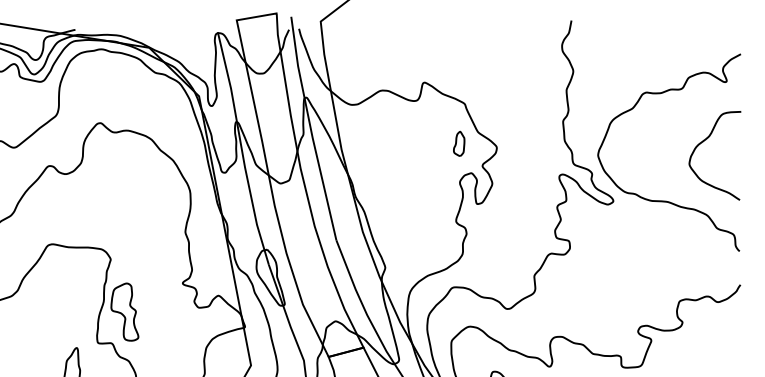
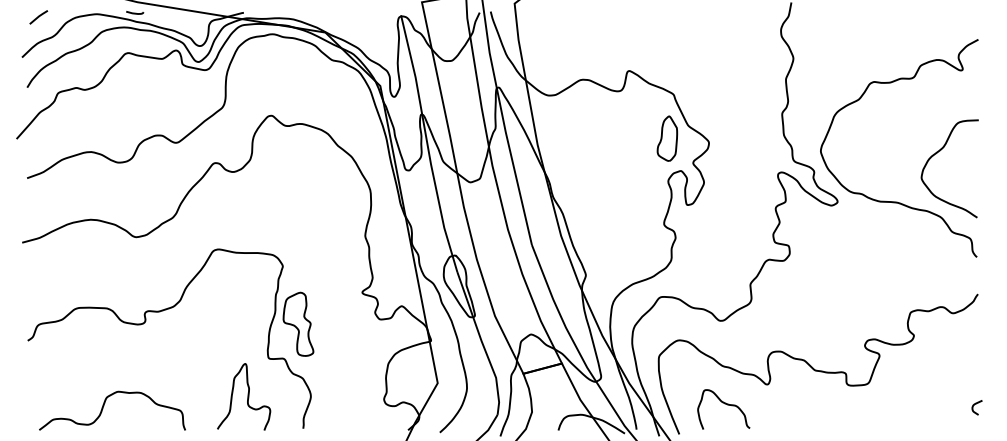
curve: (702, 142) -> (936, 154), moved
part: (459, 143) -> (667, 138), size x1.67

